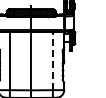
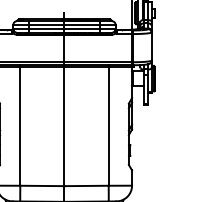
line: (52, 61) -> (107, 126), dashed -> solid

